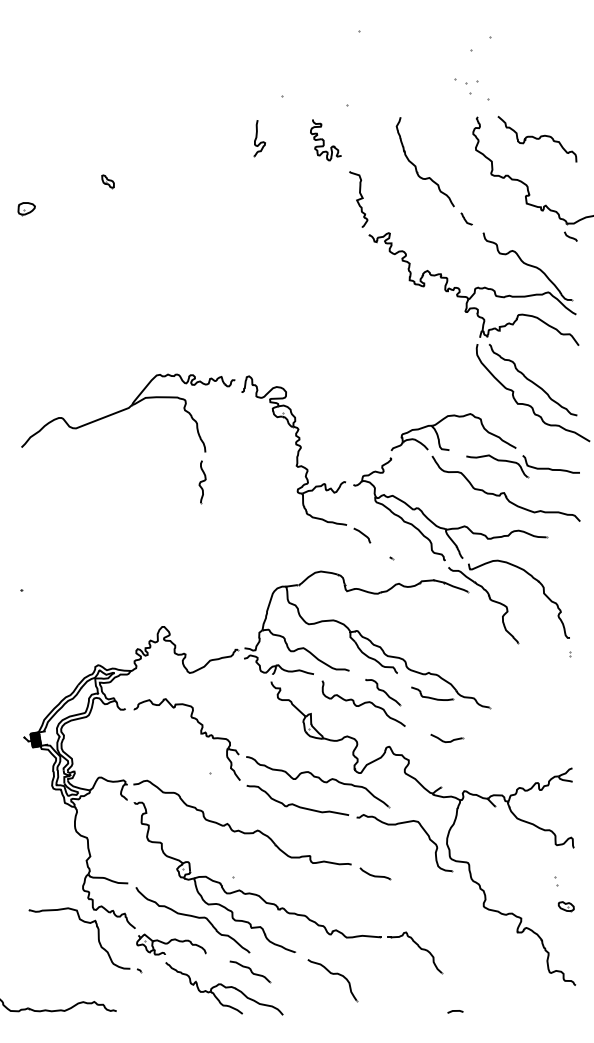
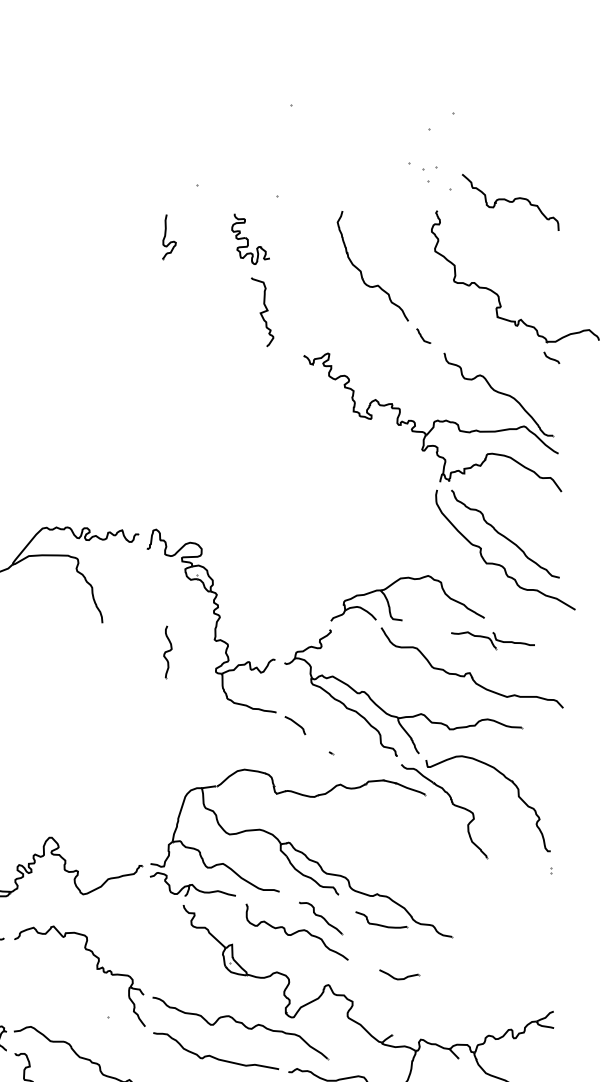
curve: (537, 139) -> (510, 202), moved
curve: (358, 199) -> (262, 312), moved
part: (522, 466) -> (492, 640), size x0.6
part: (202, 482) -> (167, 652), moved

